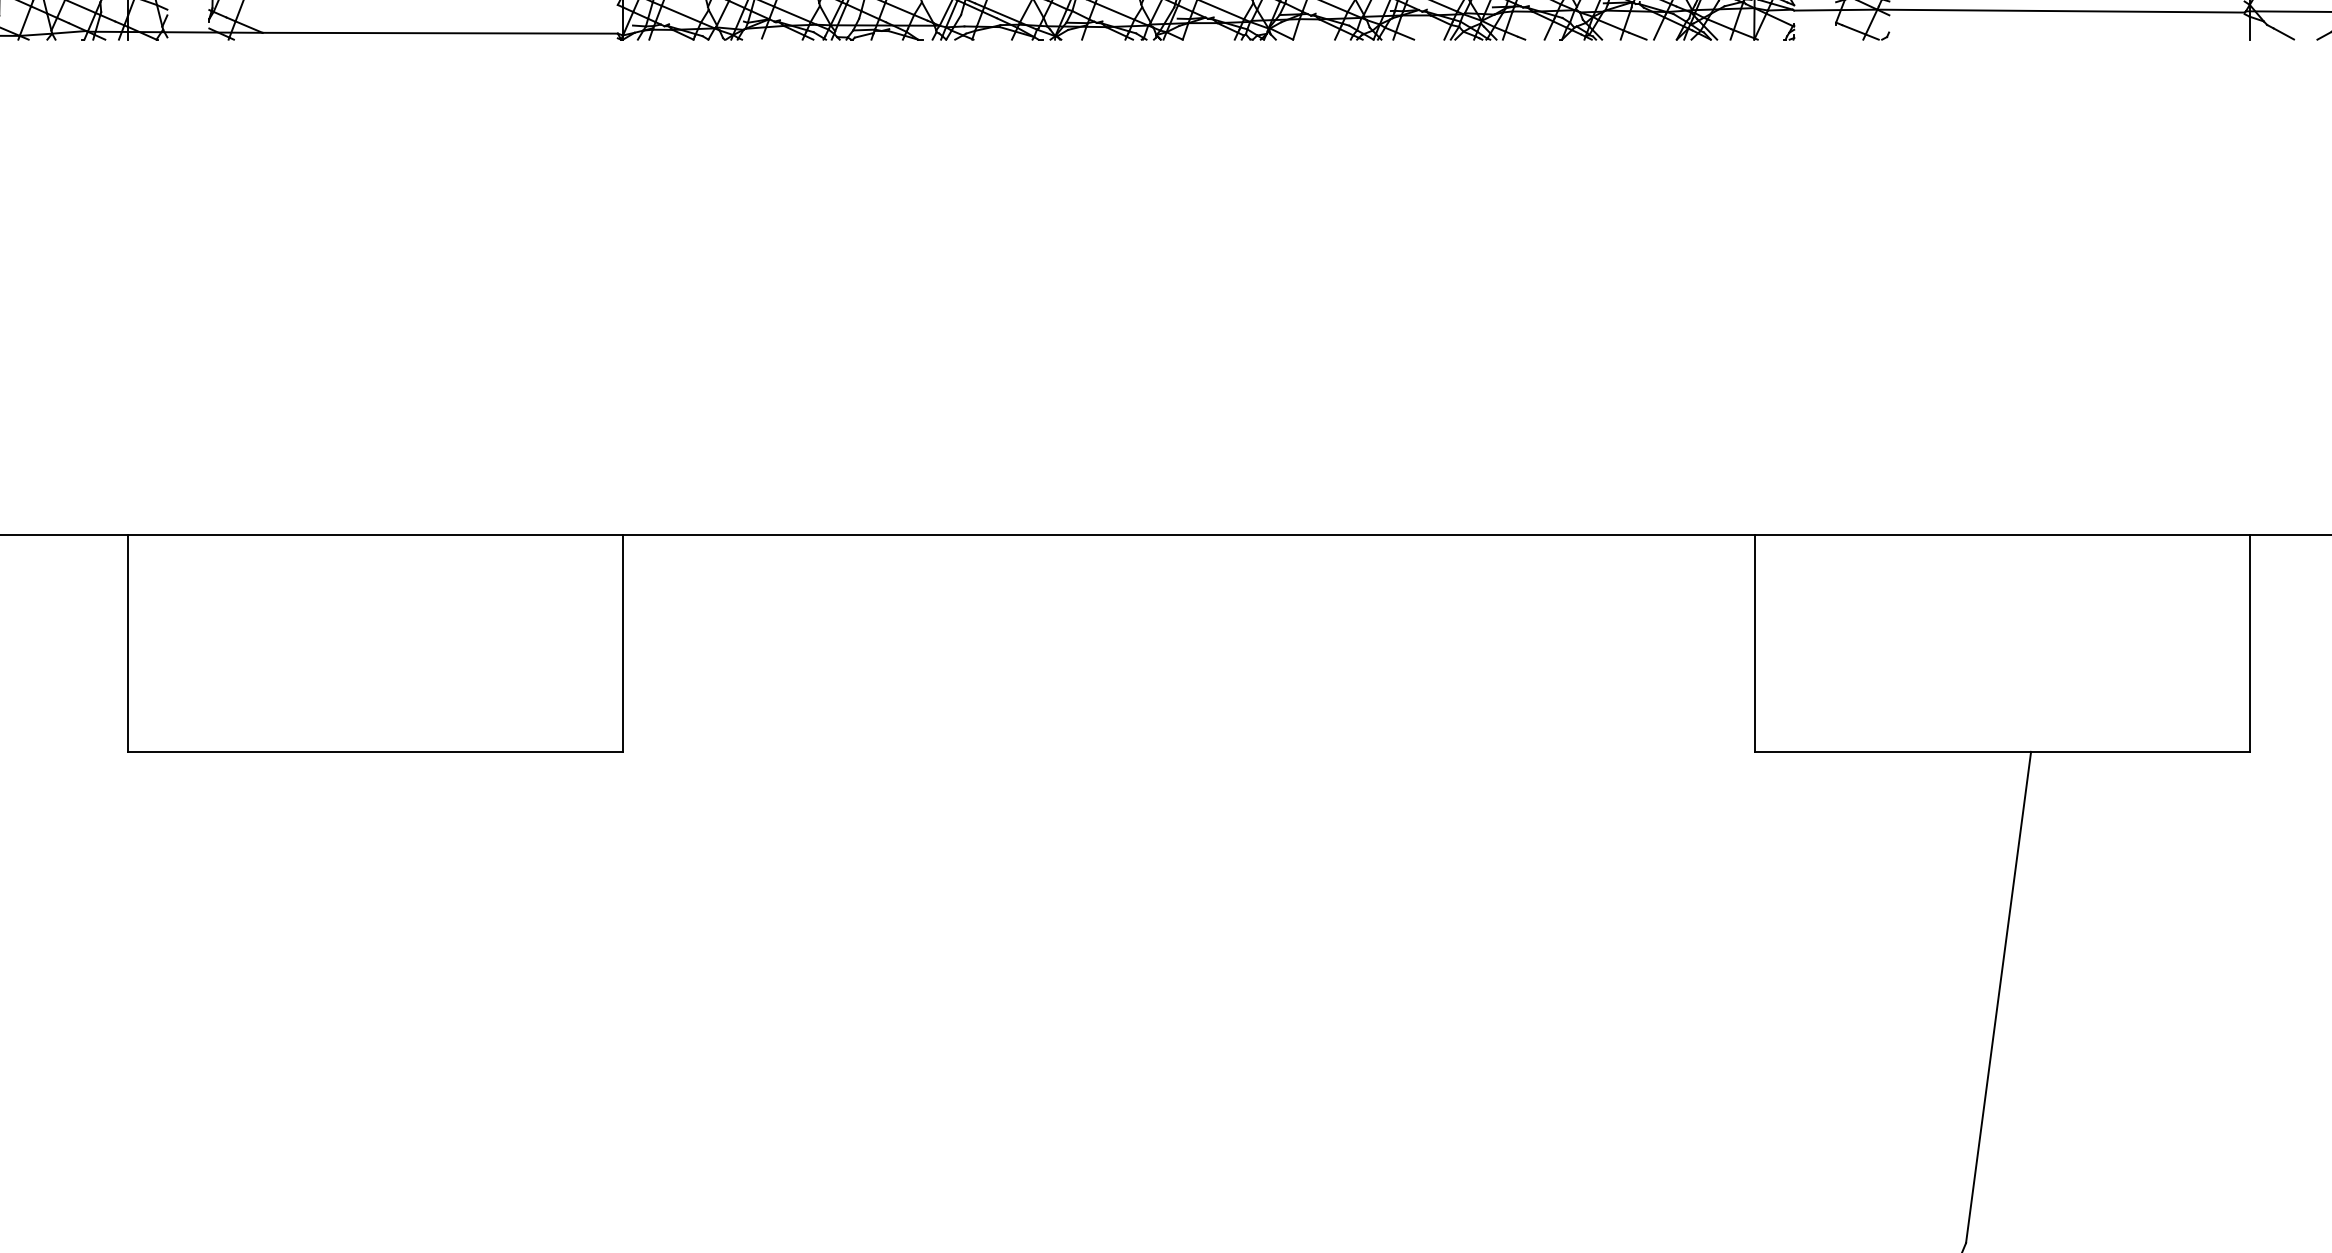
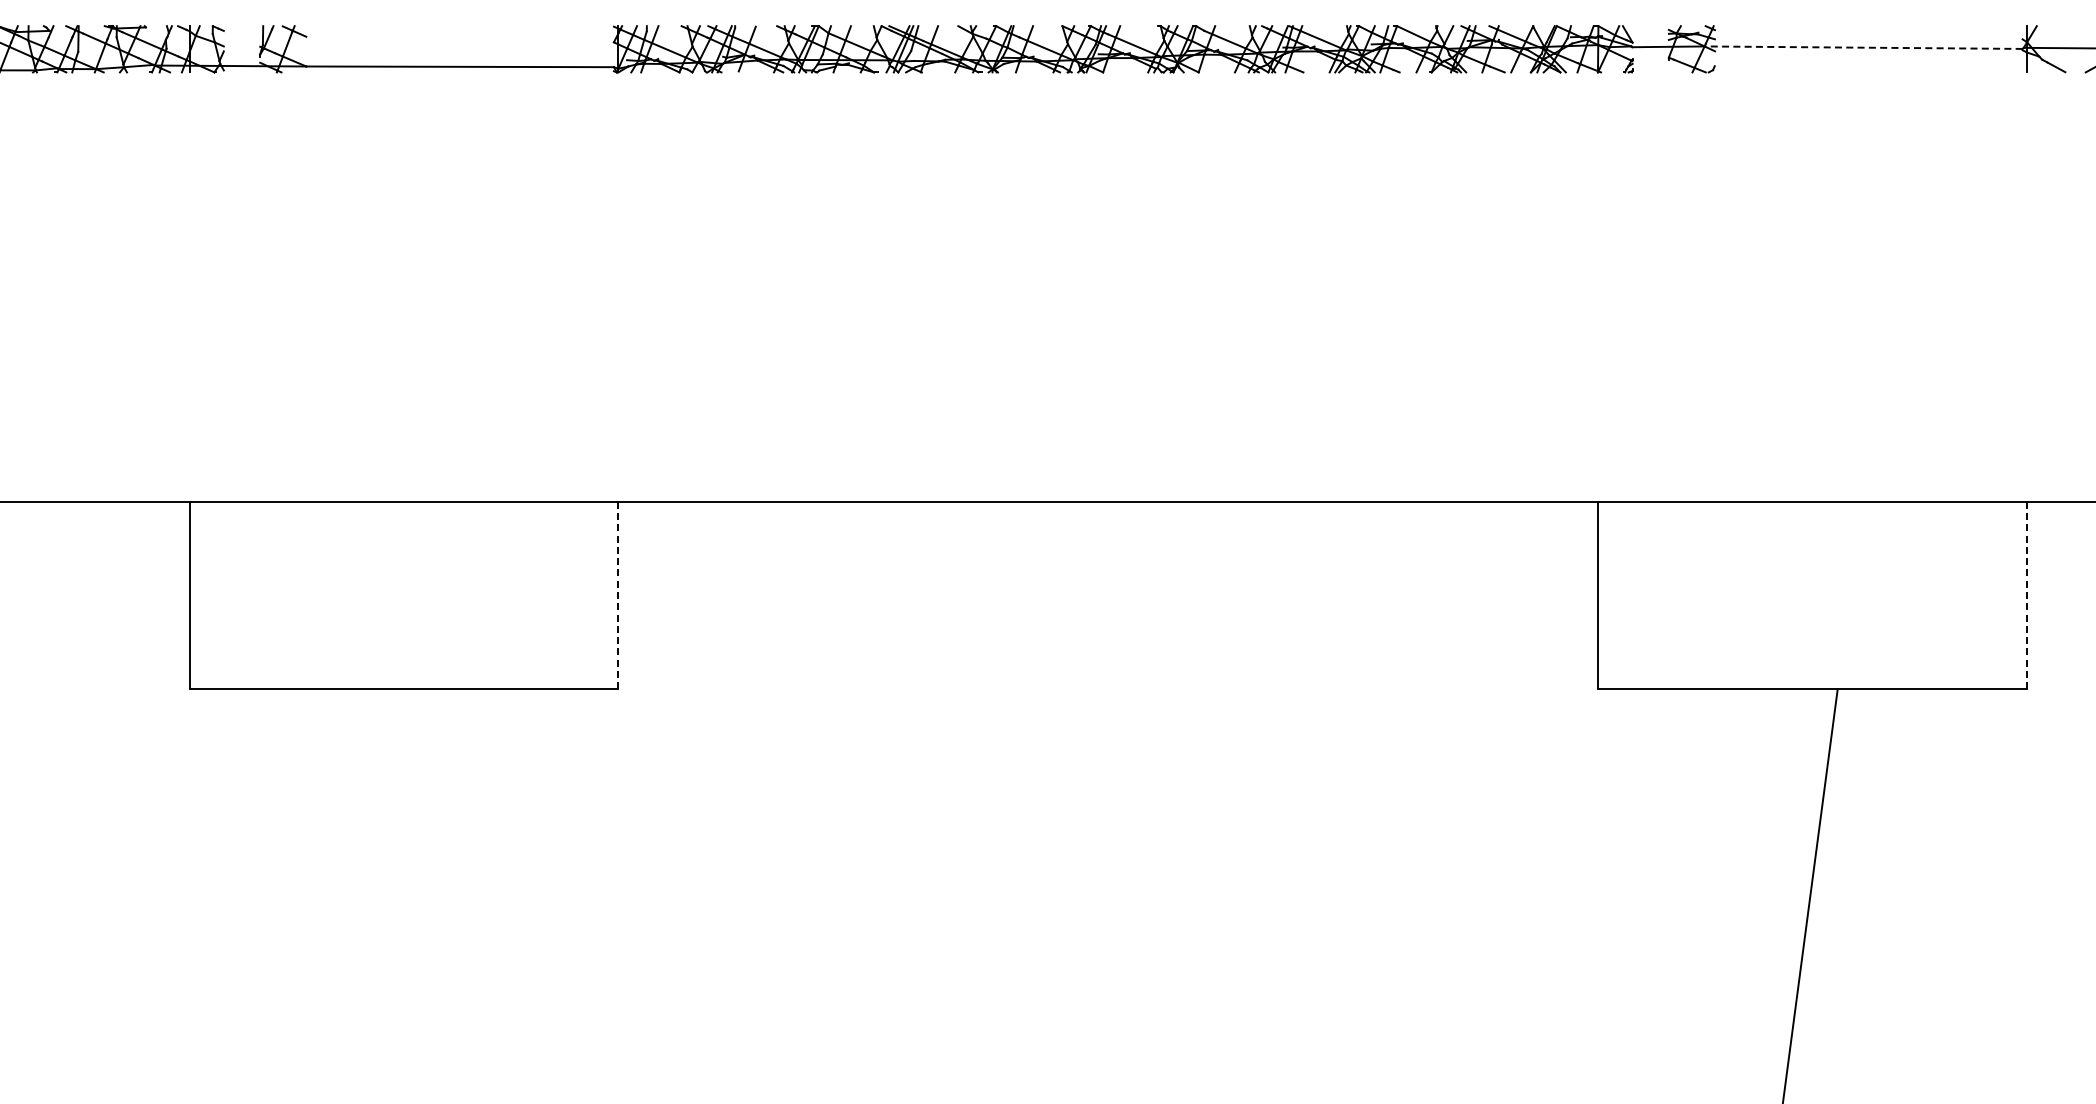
line: (2060, 10) -> (1863, 47), solid -> dashed
line: (623, 643) -> (618, 595), solid -> dashed
line: (2250, 643) -> (2027, 595), solid -> dashed

